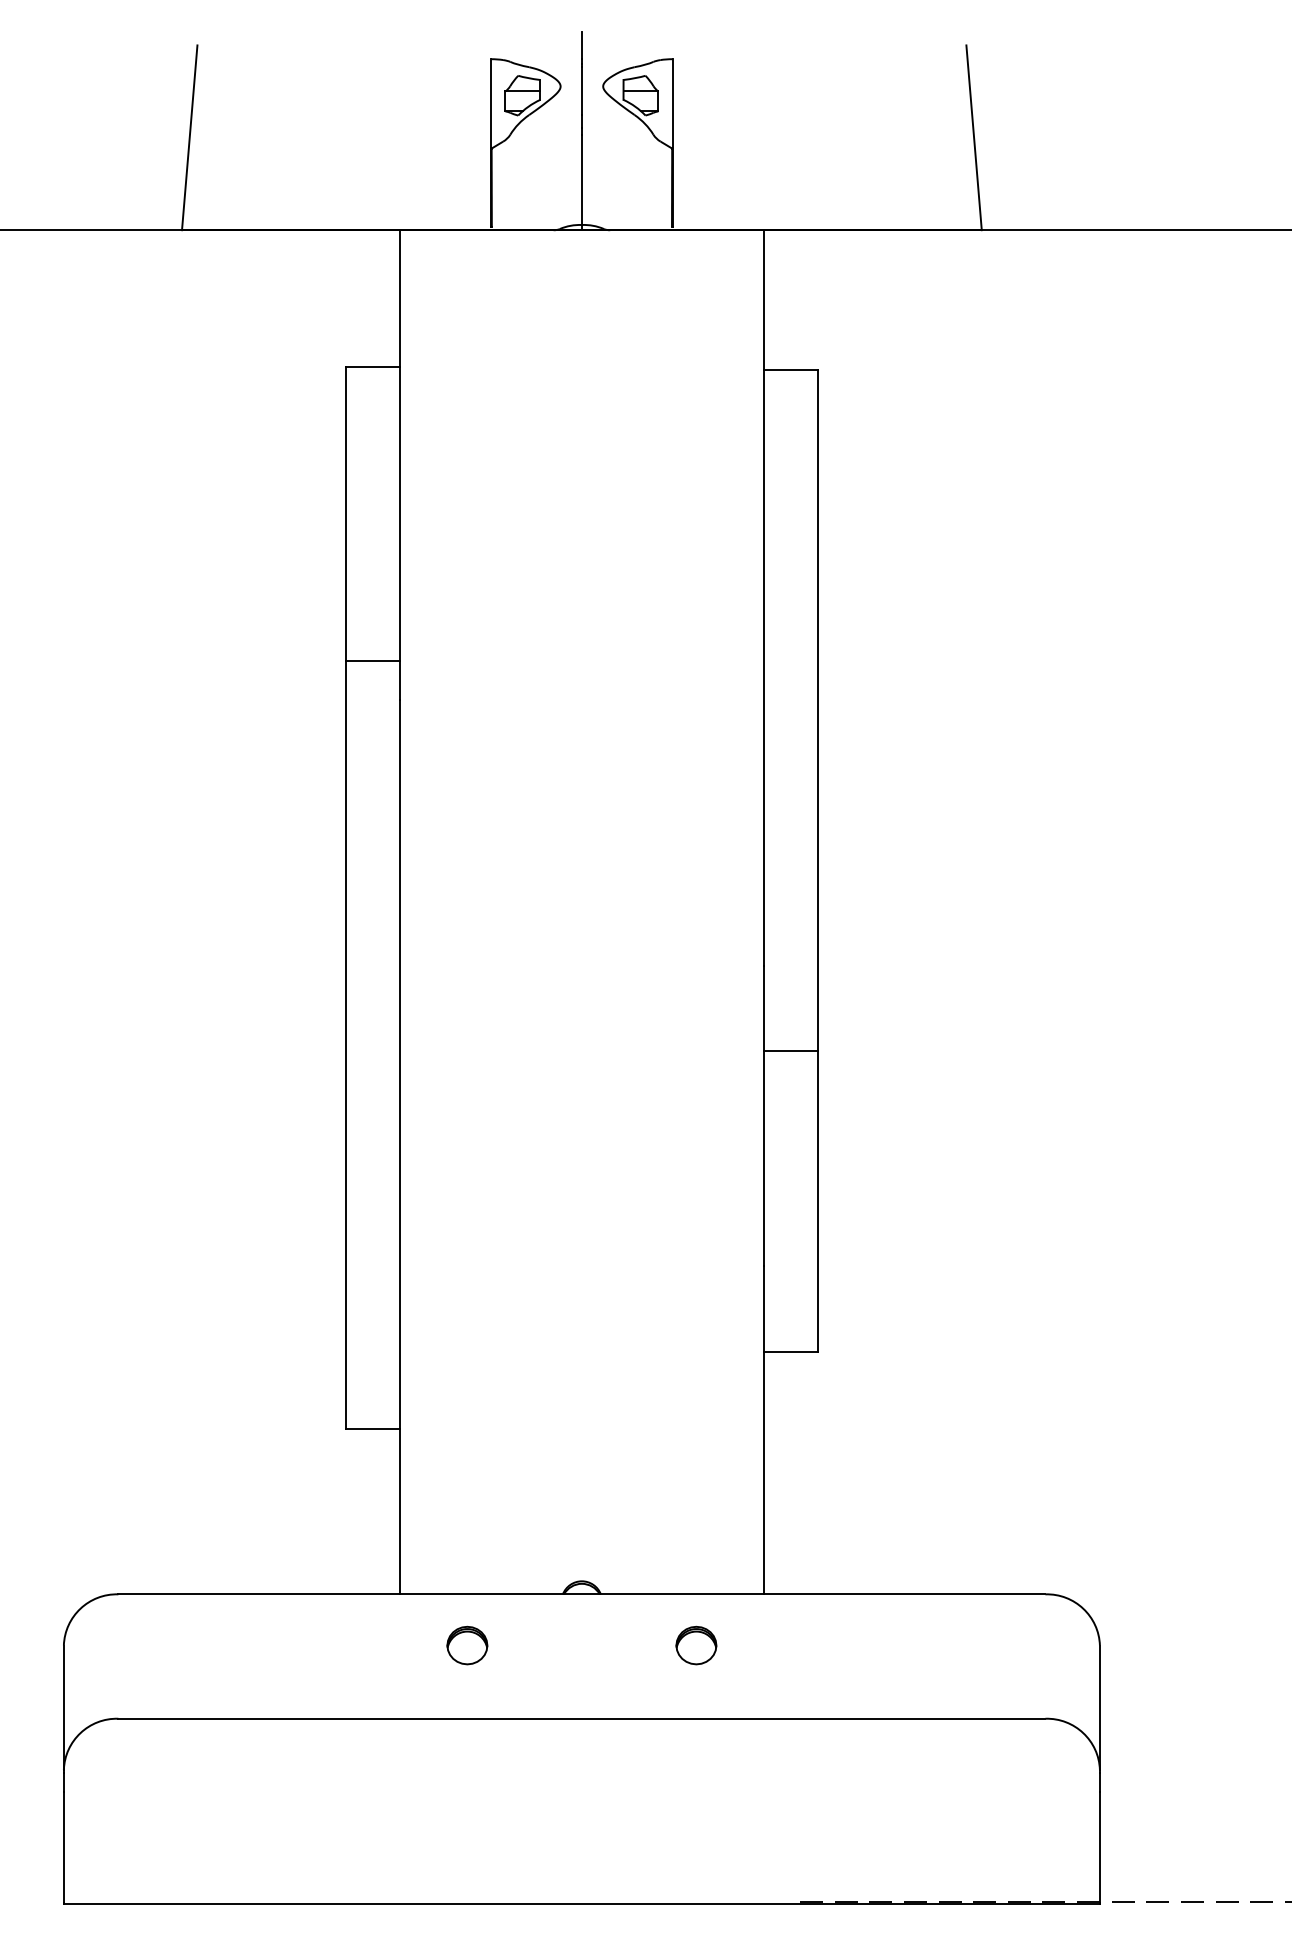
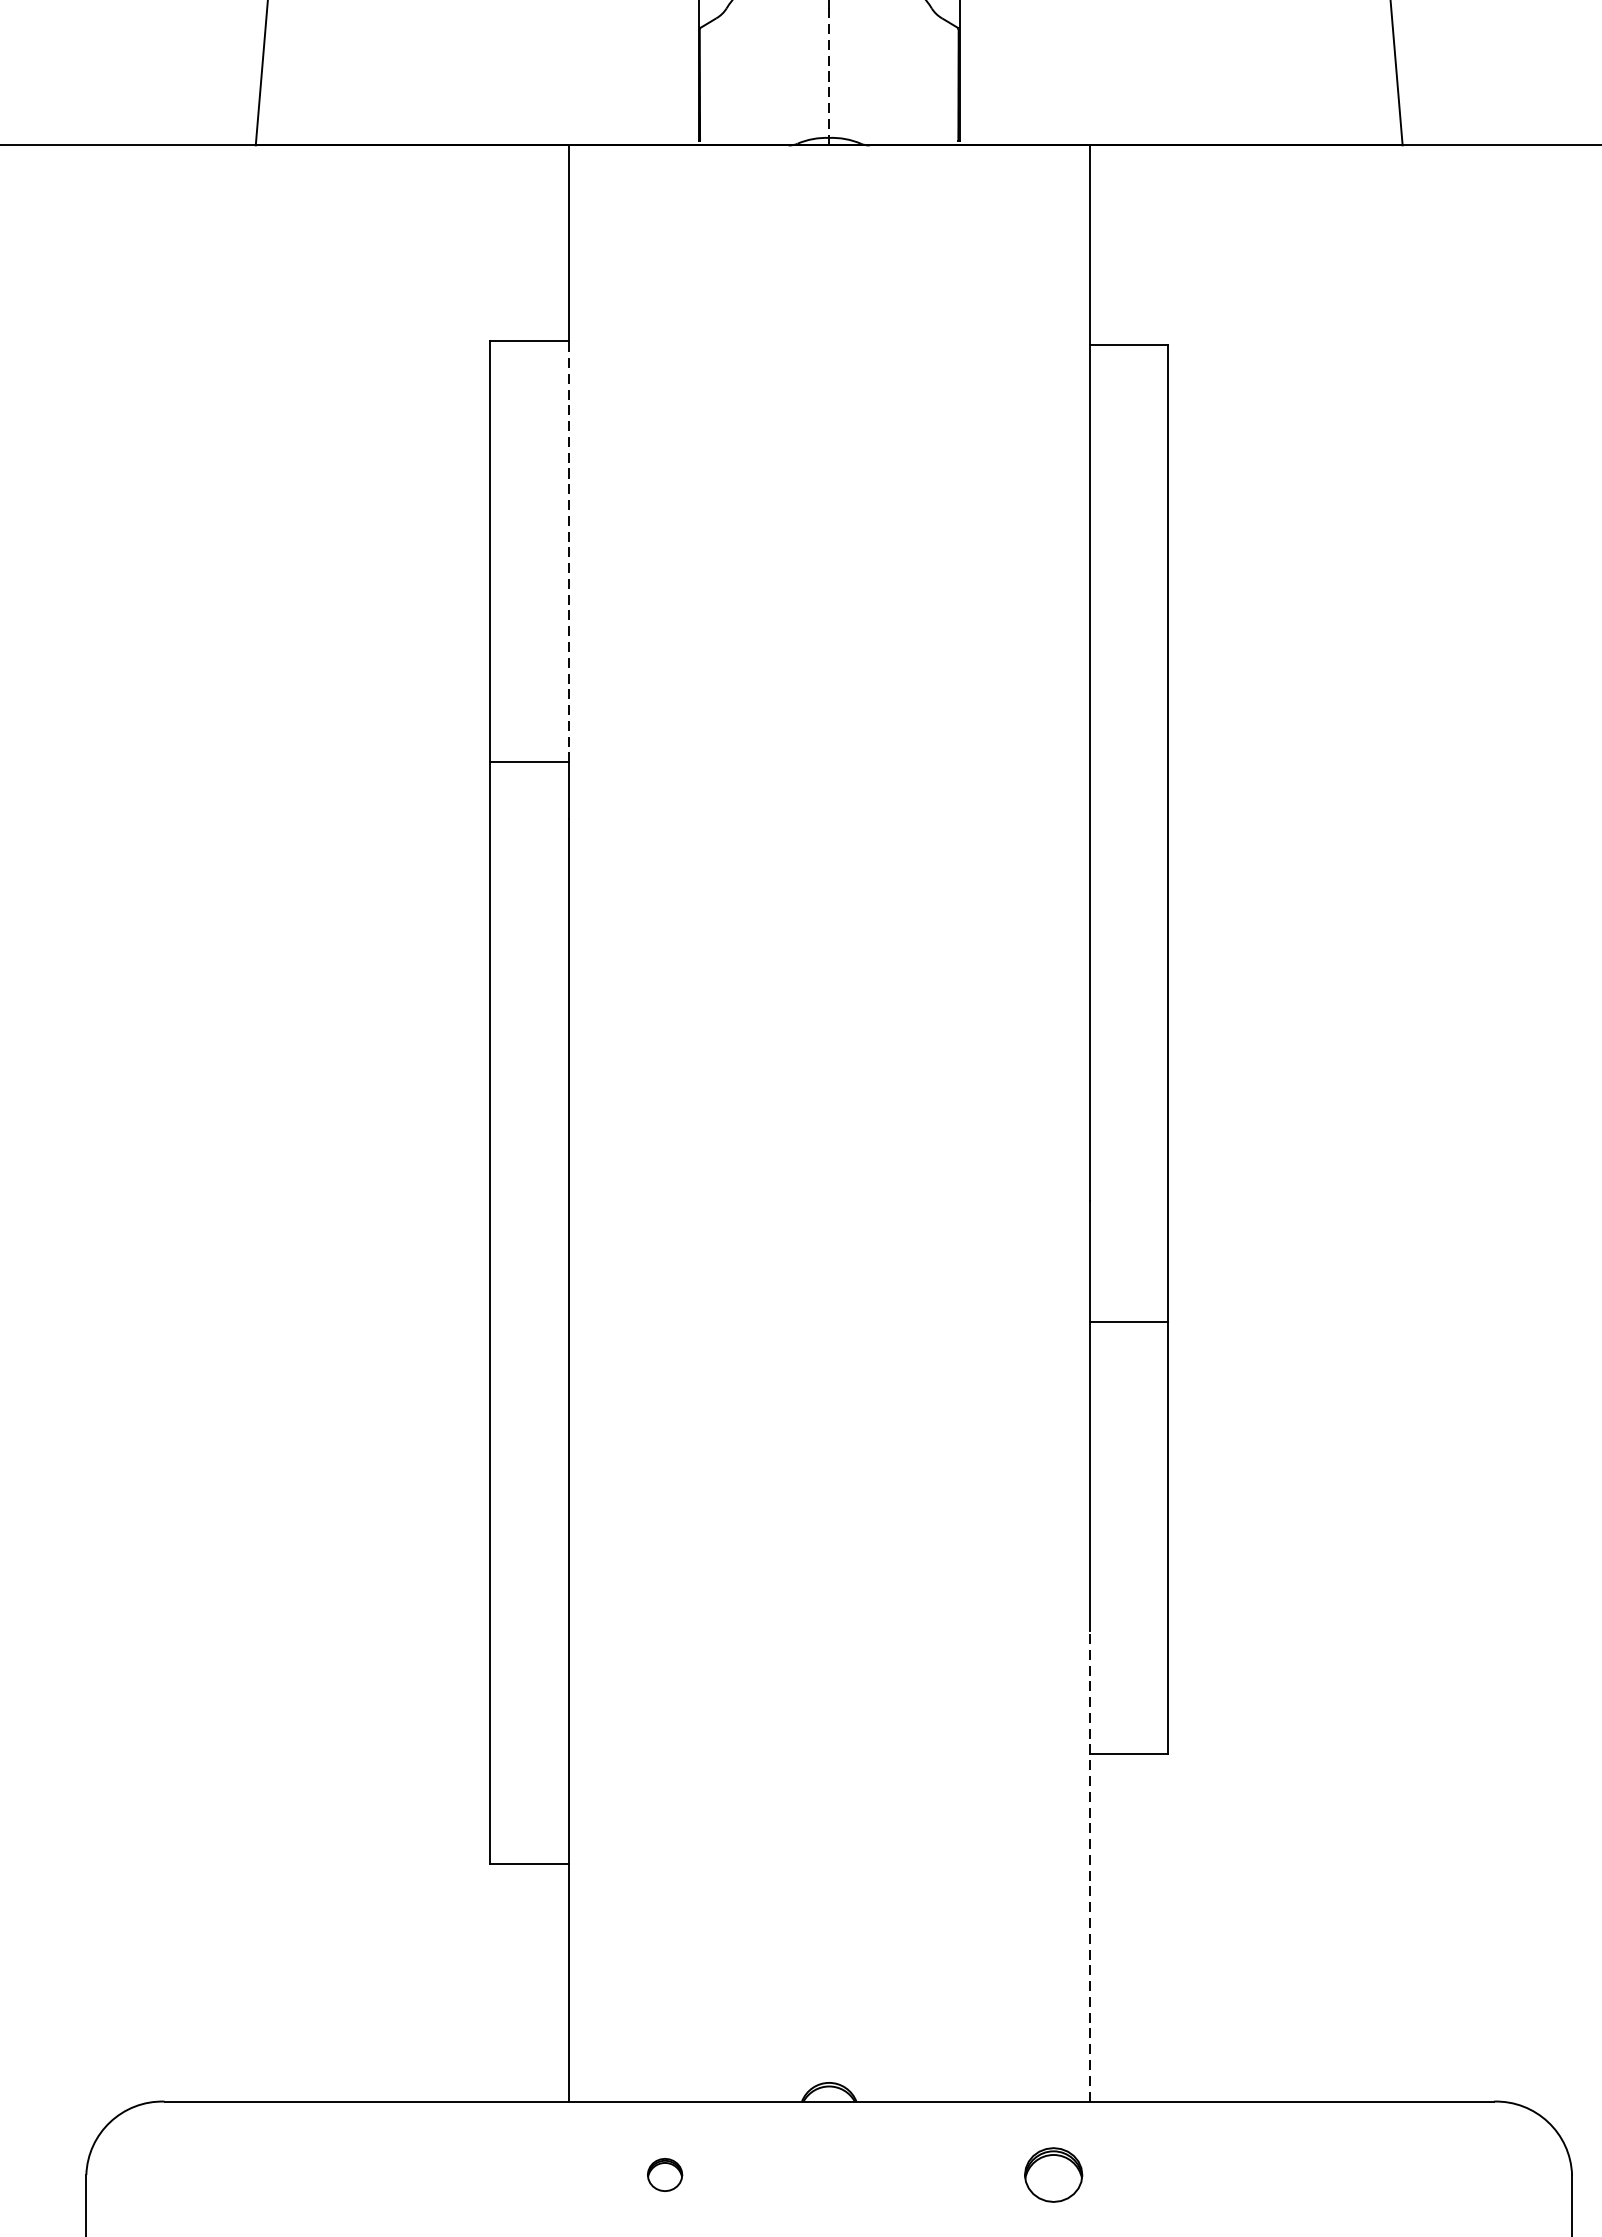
line: (581, 180) -> (828, 74), solid -> dashed
line: (400, 513) -> (569, 551), solid -> dashed
line: (763, 1429) -> (1089, 1865), solid -> dashed
part: (467, 1645) -> (665, 2174), size x0.6
part: (696, 1645) -> (1053, 2174), moved

